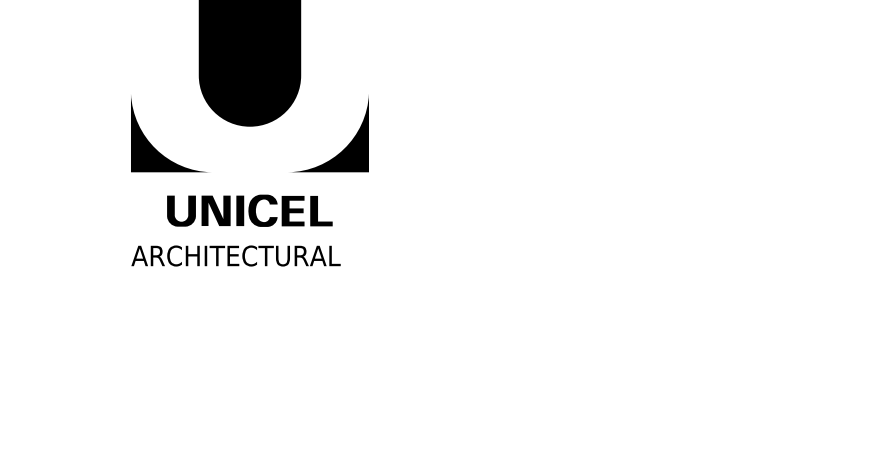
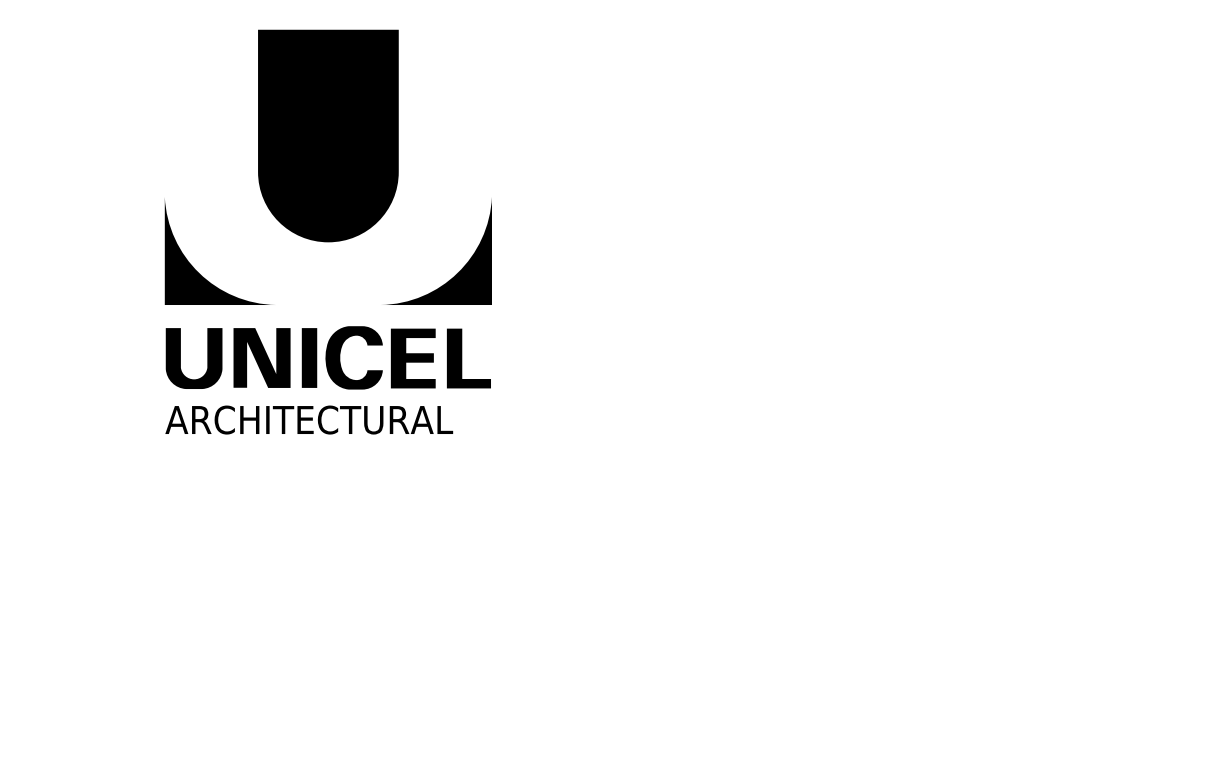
part: (249, 210) -> (327, 357), size x1.43

